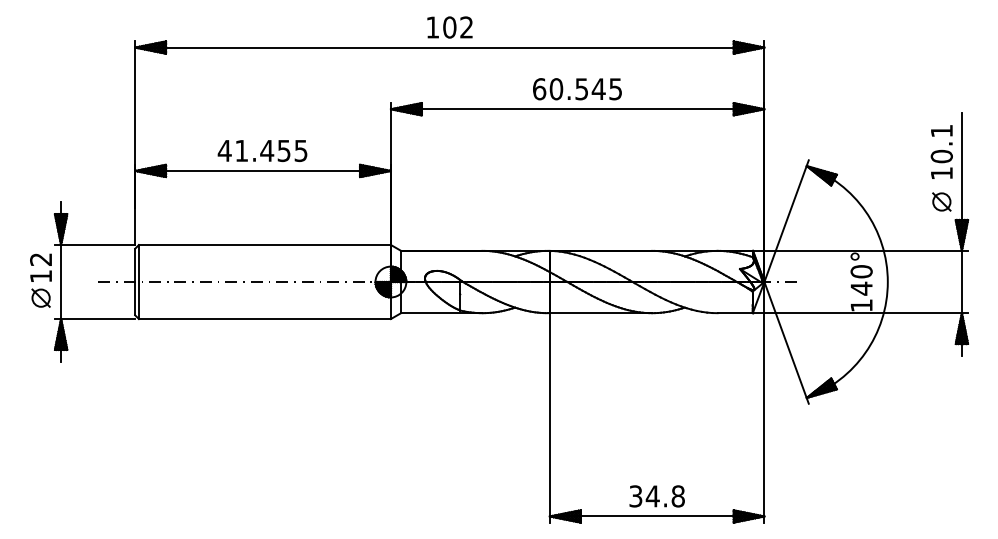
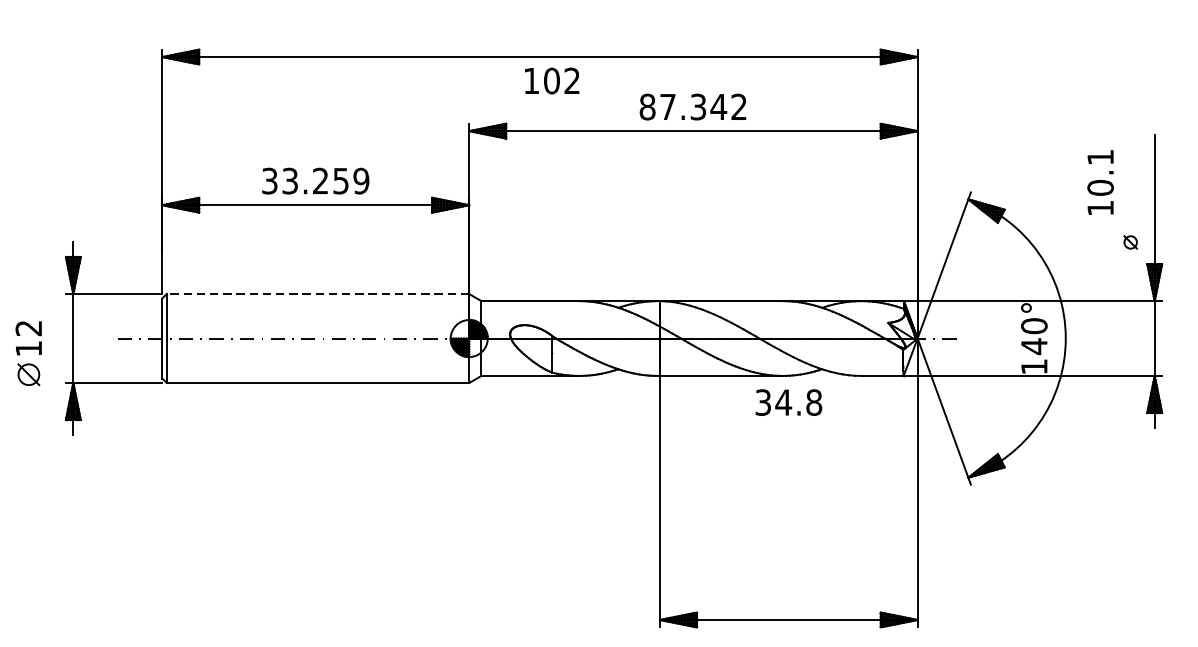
text: (449, 27) -> (551, 80), moved
text: (577, 89) -> (693, 107), 60.545 -> 87.342
text: (262, 150) -> (315, 180), 41.455 -> 33.259
text: (941, 151) -> (1100, 181), moved
part: (941, 201) -> (1130, 241), size x0.6
line: (264, 245) -> (317, 294), solid -> dashed
part: (40, 280) -> (28, 353), moved
text: (656, 496) -> (788, 402), moved

